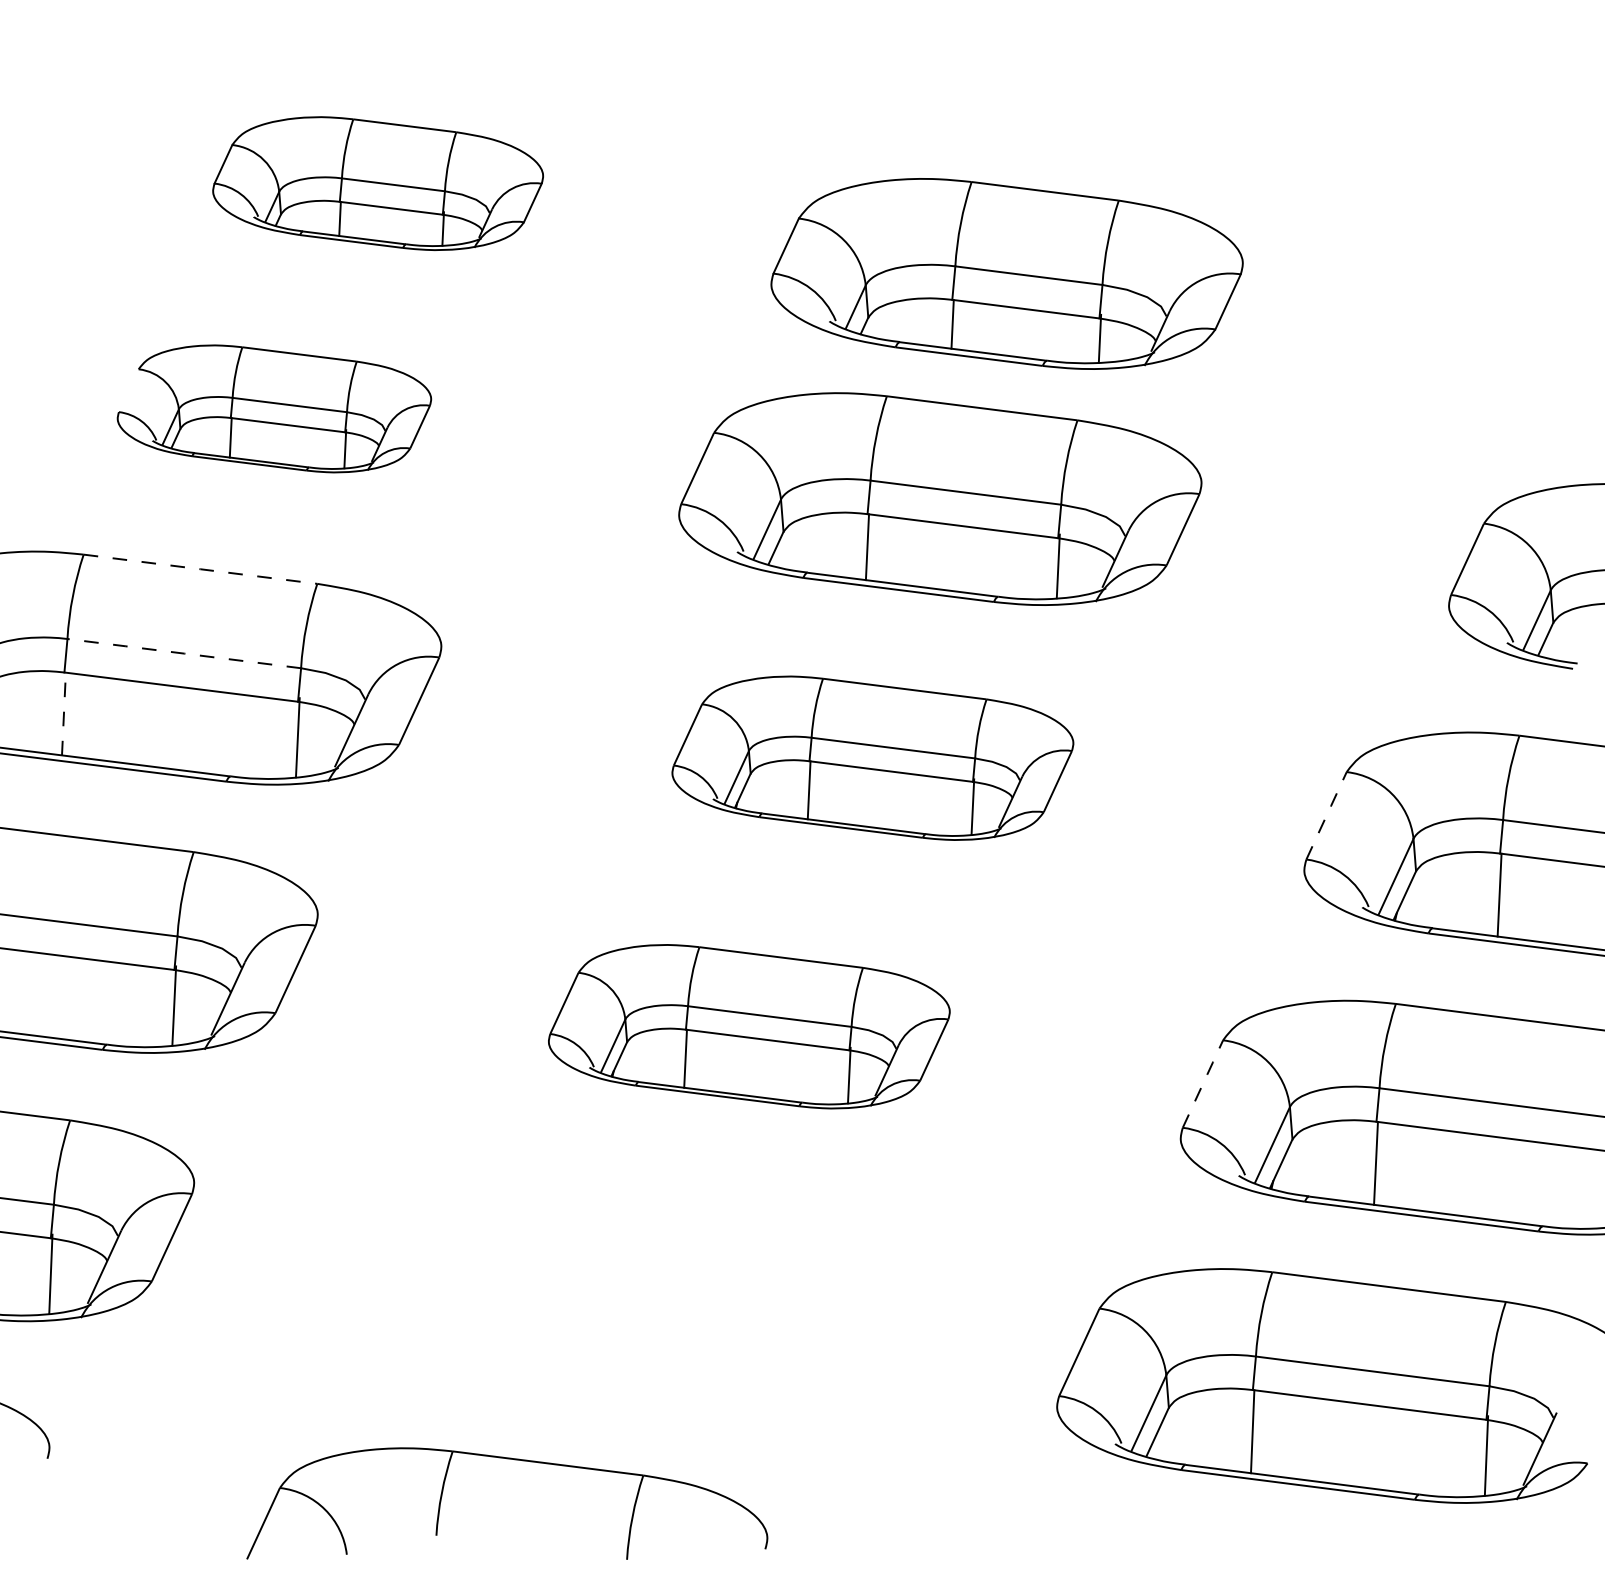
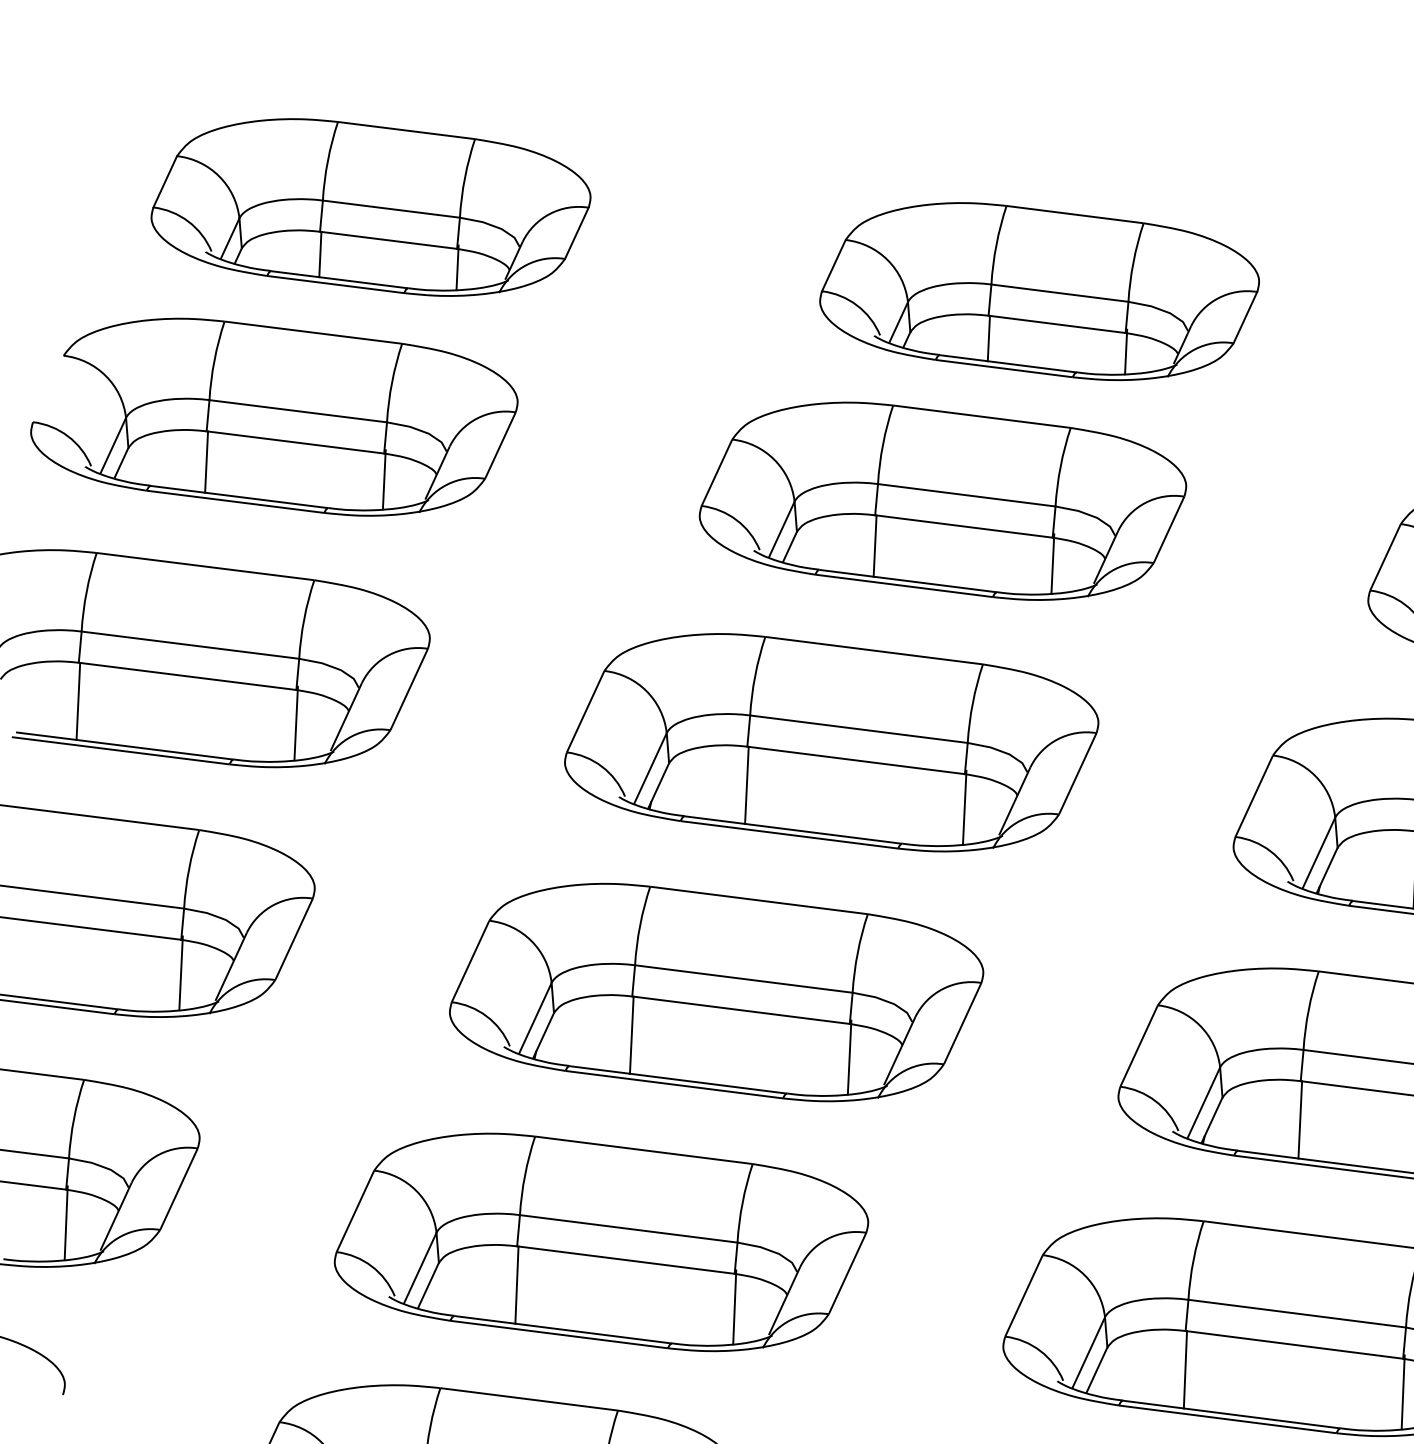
part: (377, 183) -> (370, 207), size x1.43
part: (1006, 273) -> (1039, 291), moved
part: (274, 408) -> (274, 416), size x1.67
part: (940, 498) -> (943, 500), moved
line: (200, 569) -> (205, 566), dashed -> solid
line: (184, 653) -> (190, 645), dashed -> solid
line: (63, 713) -> (77, 700), dashed -> solid
part: (872, 757) -> (831, 741), size x1.43
line: (1327, 813) -> (1255, 794), dashed -> solid
part: (749, 1026) -> (716, 992), size x1.43
line: (1203, 1082) -> (1139, 1044), dashed -> solid
part: (625, 1294) -> (601, 1242), added

